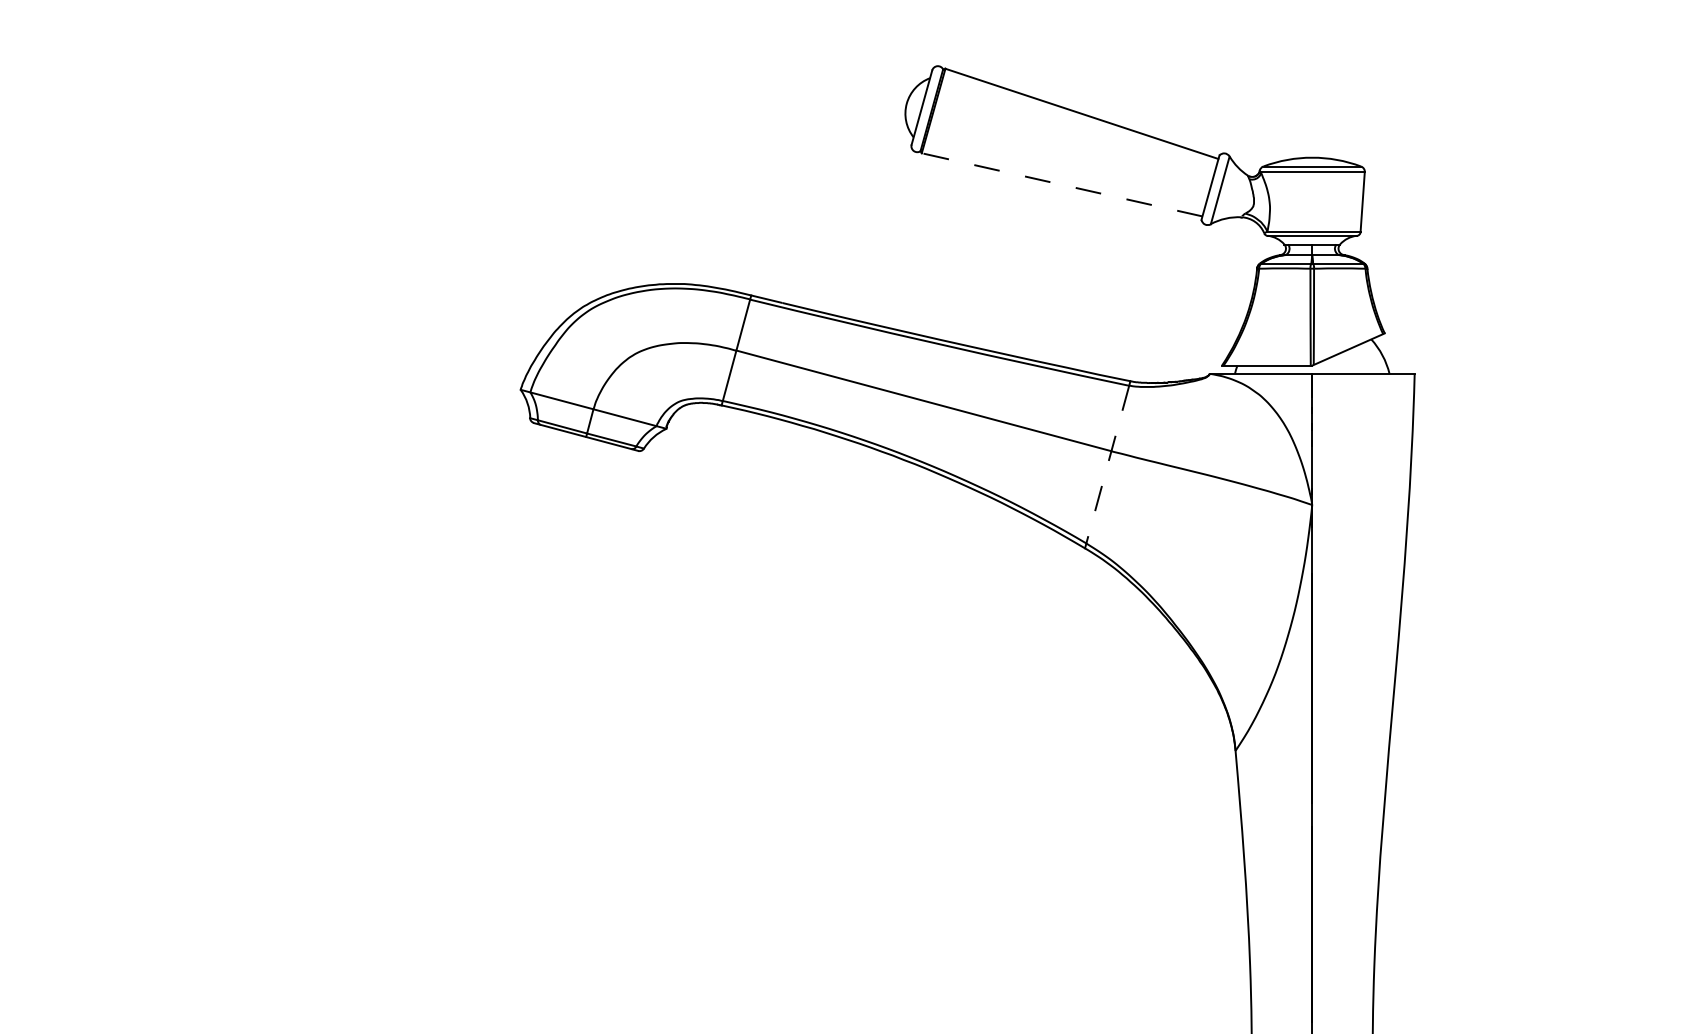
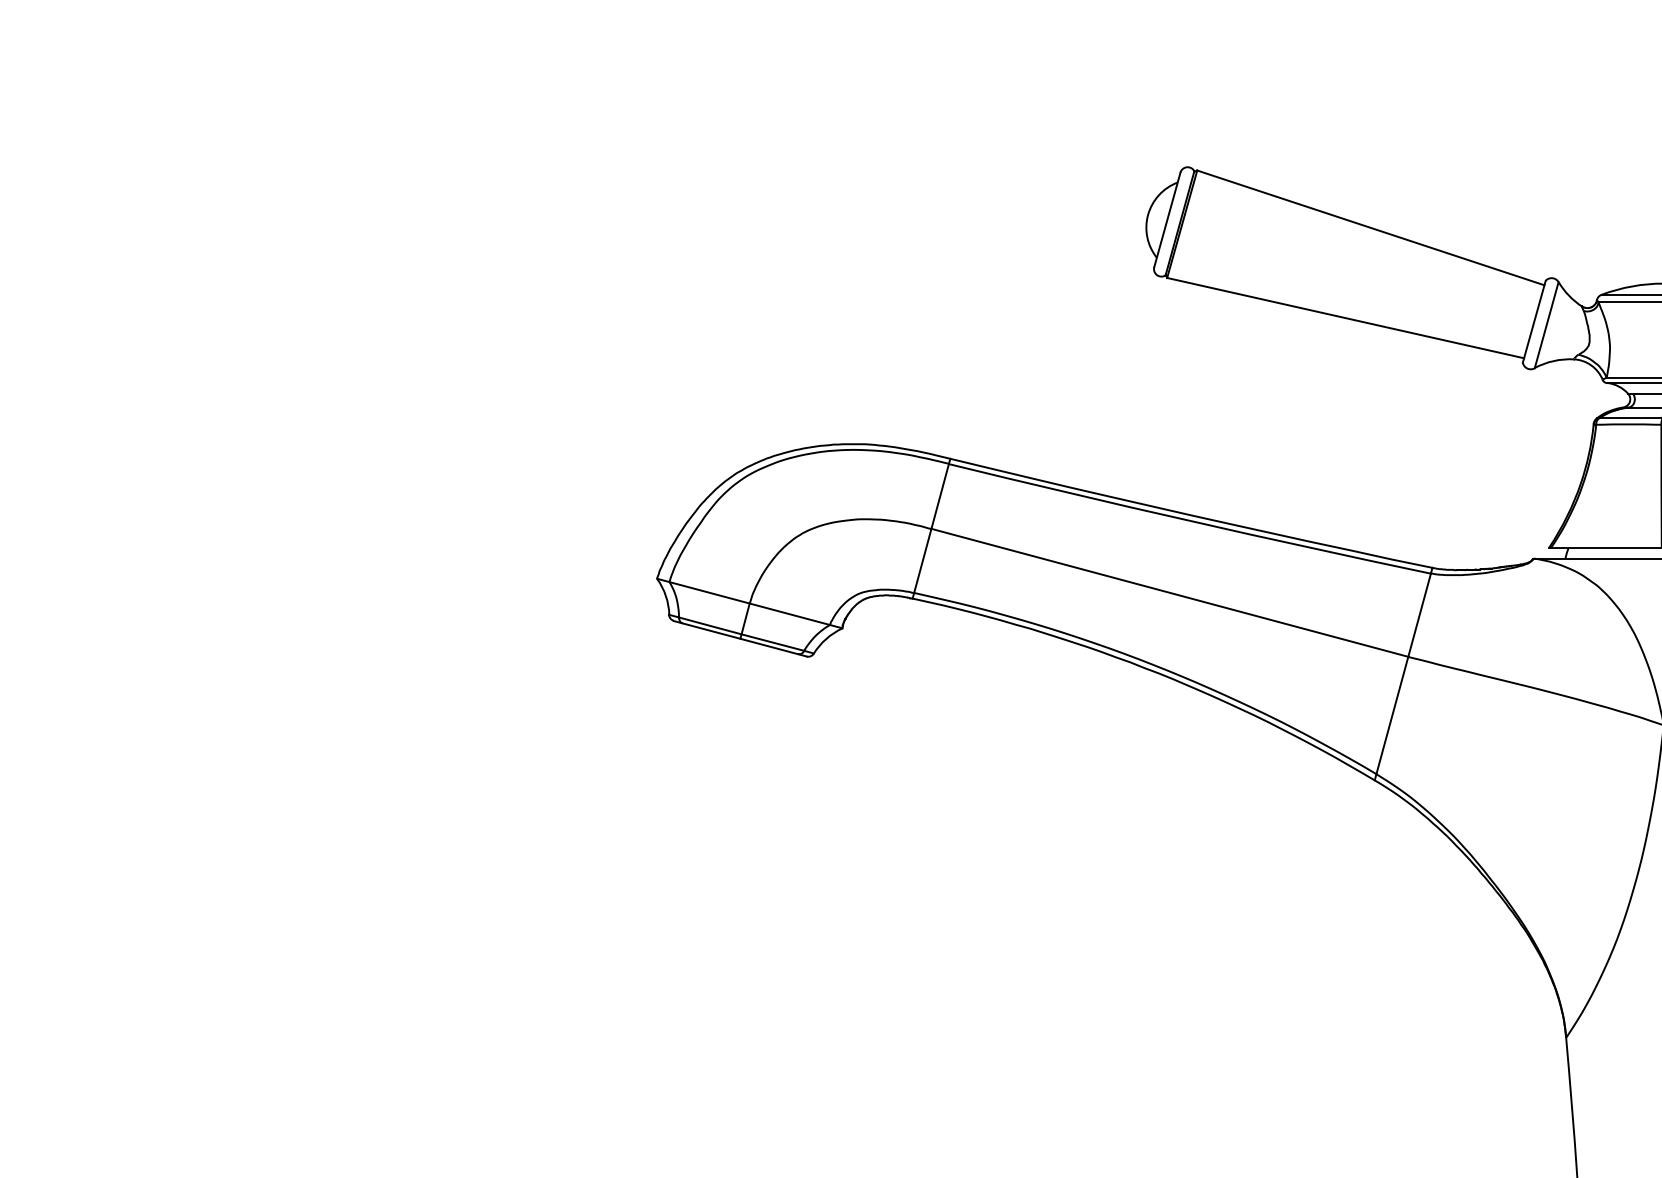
line: (1062, 184) -> (1346, 317), dashed -> solid
line: (1107, 464) -> (1403, 673), dashed -> solid

